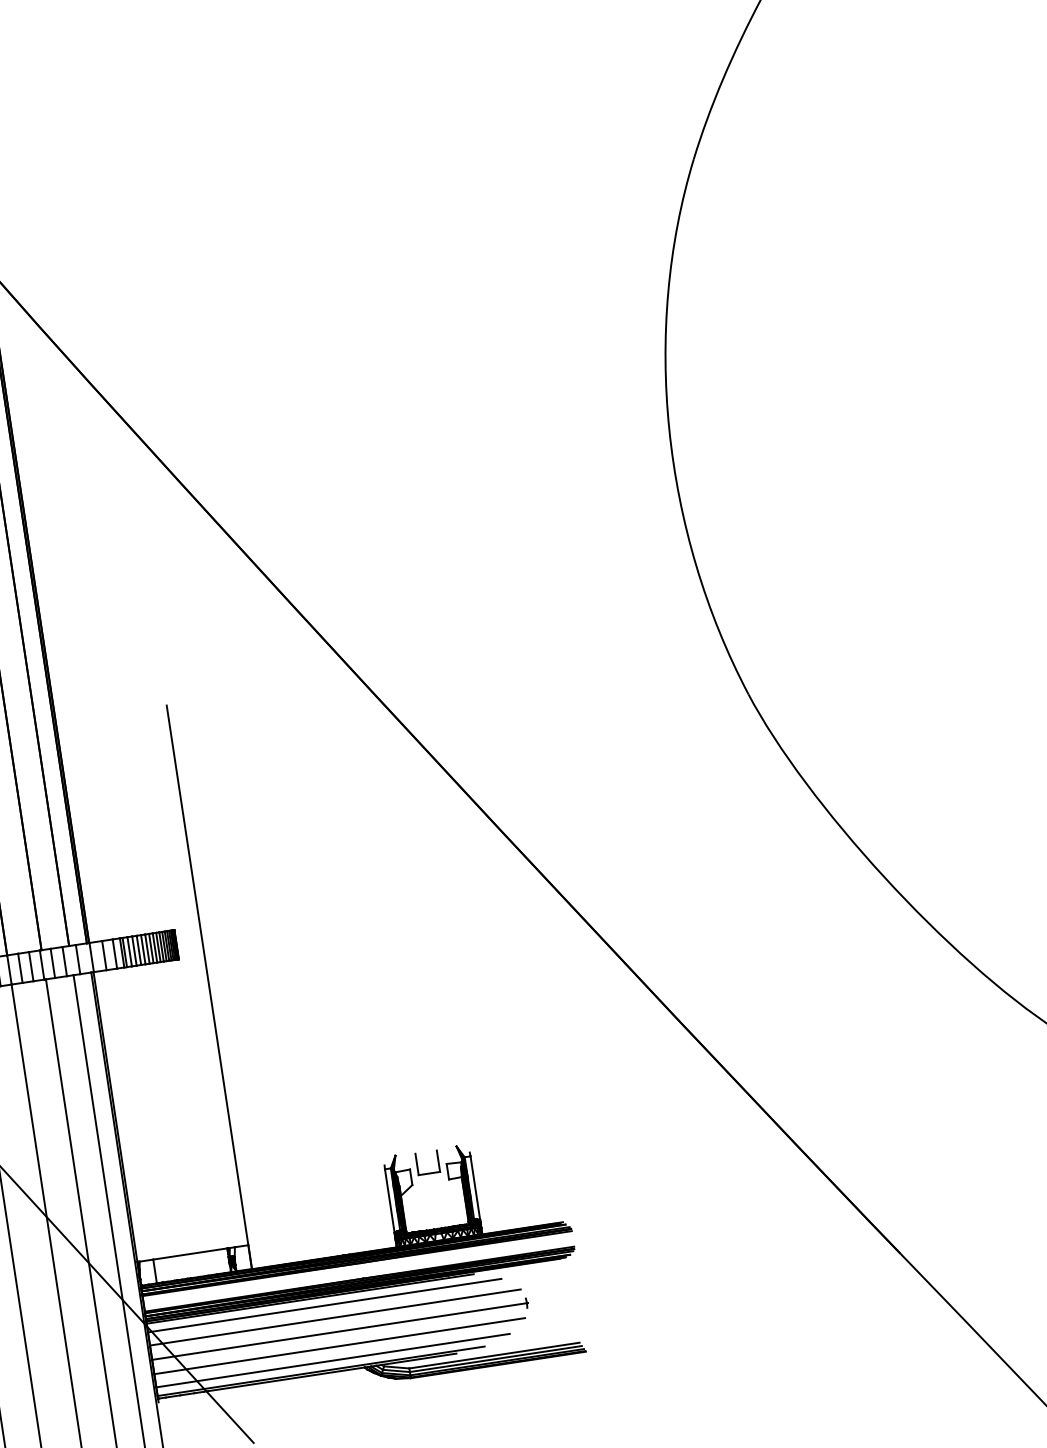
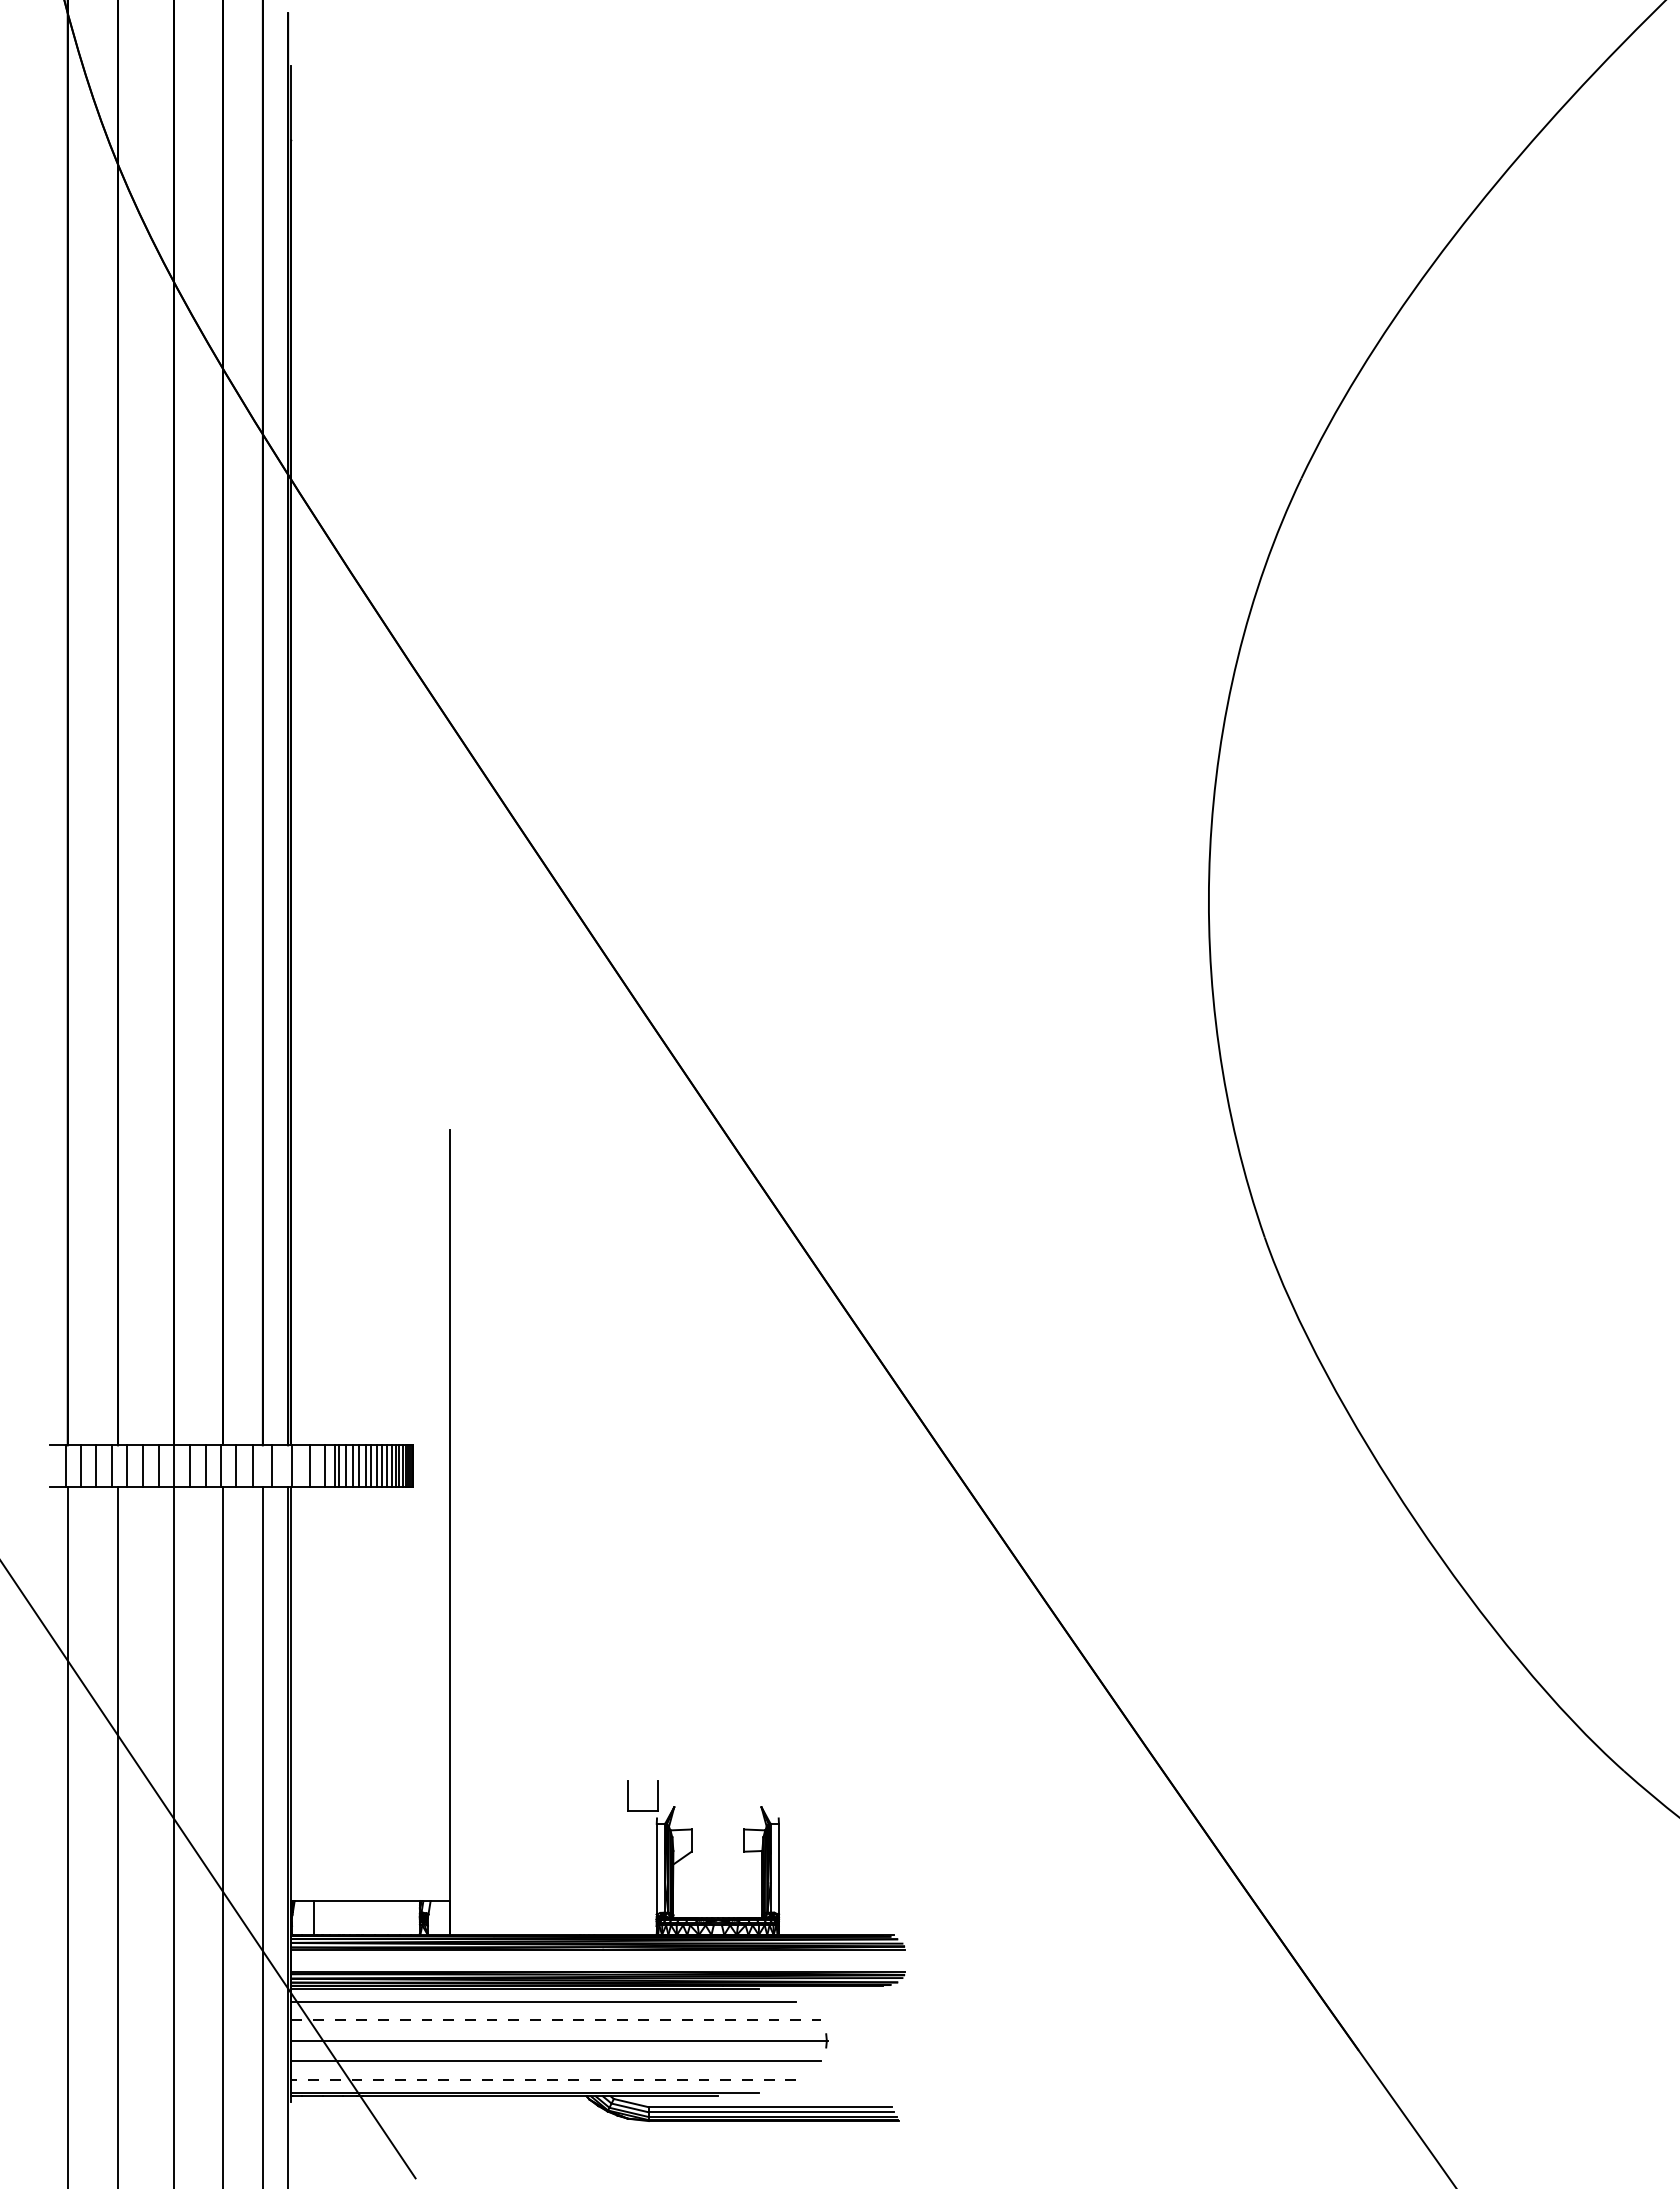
part: (417, 1164) -> (628, 1795), moved
line: (335, 1317) -> (556, 2020), solid -> dashed
line: (332, 1360) -> (543, 2080), solid -> dashed

